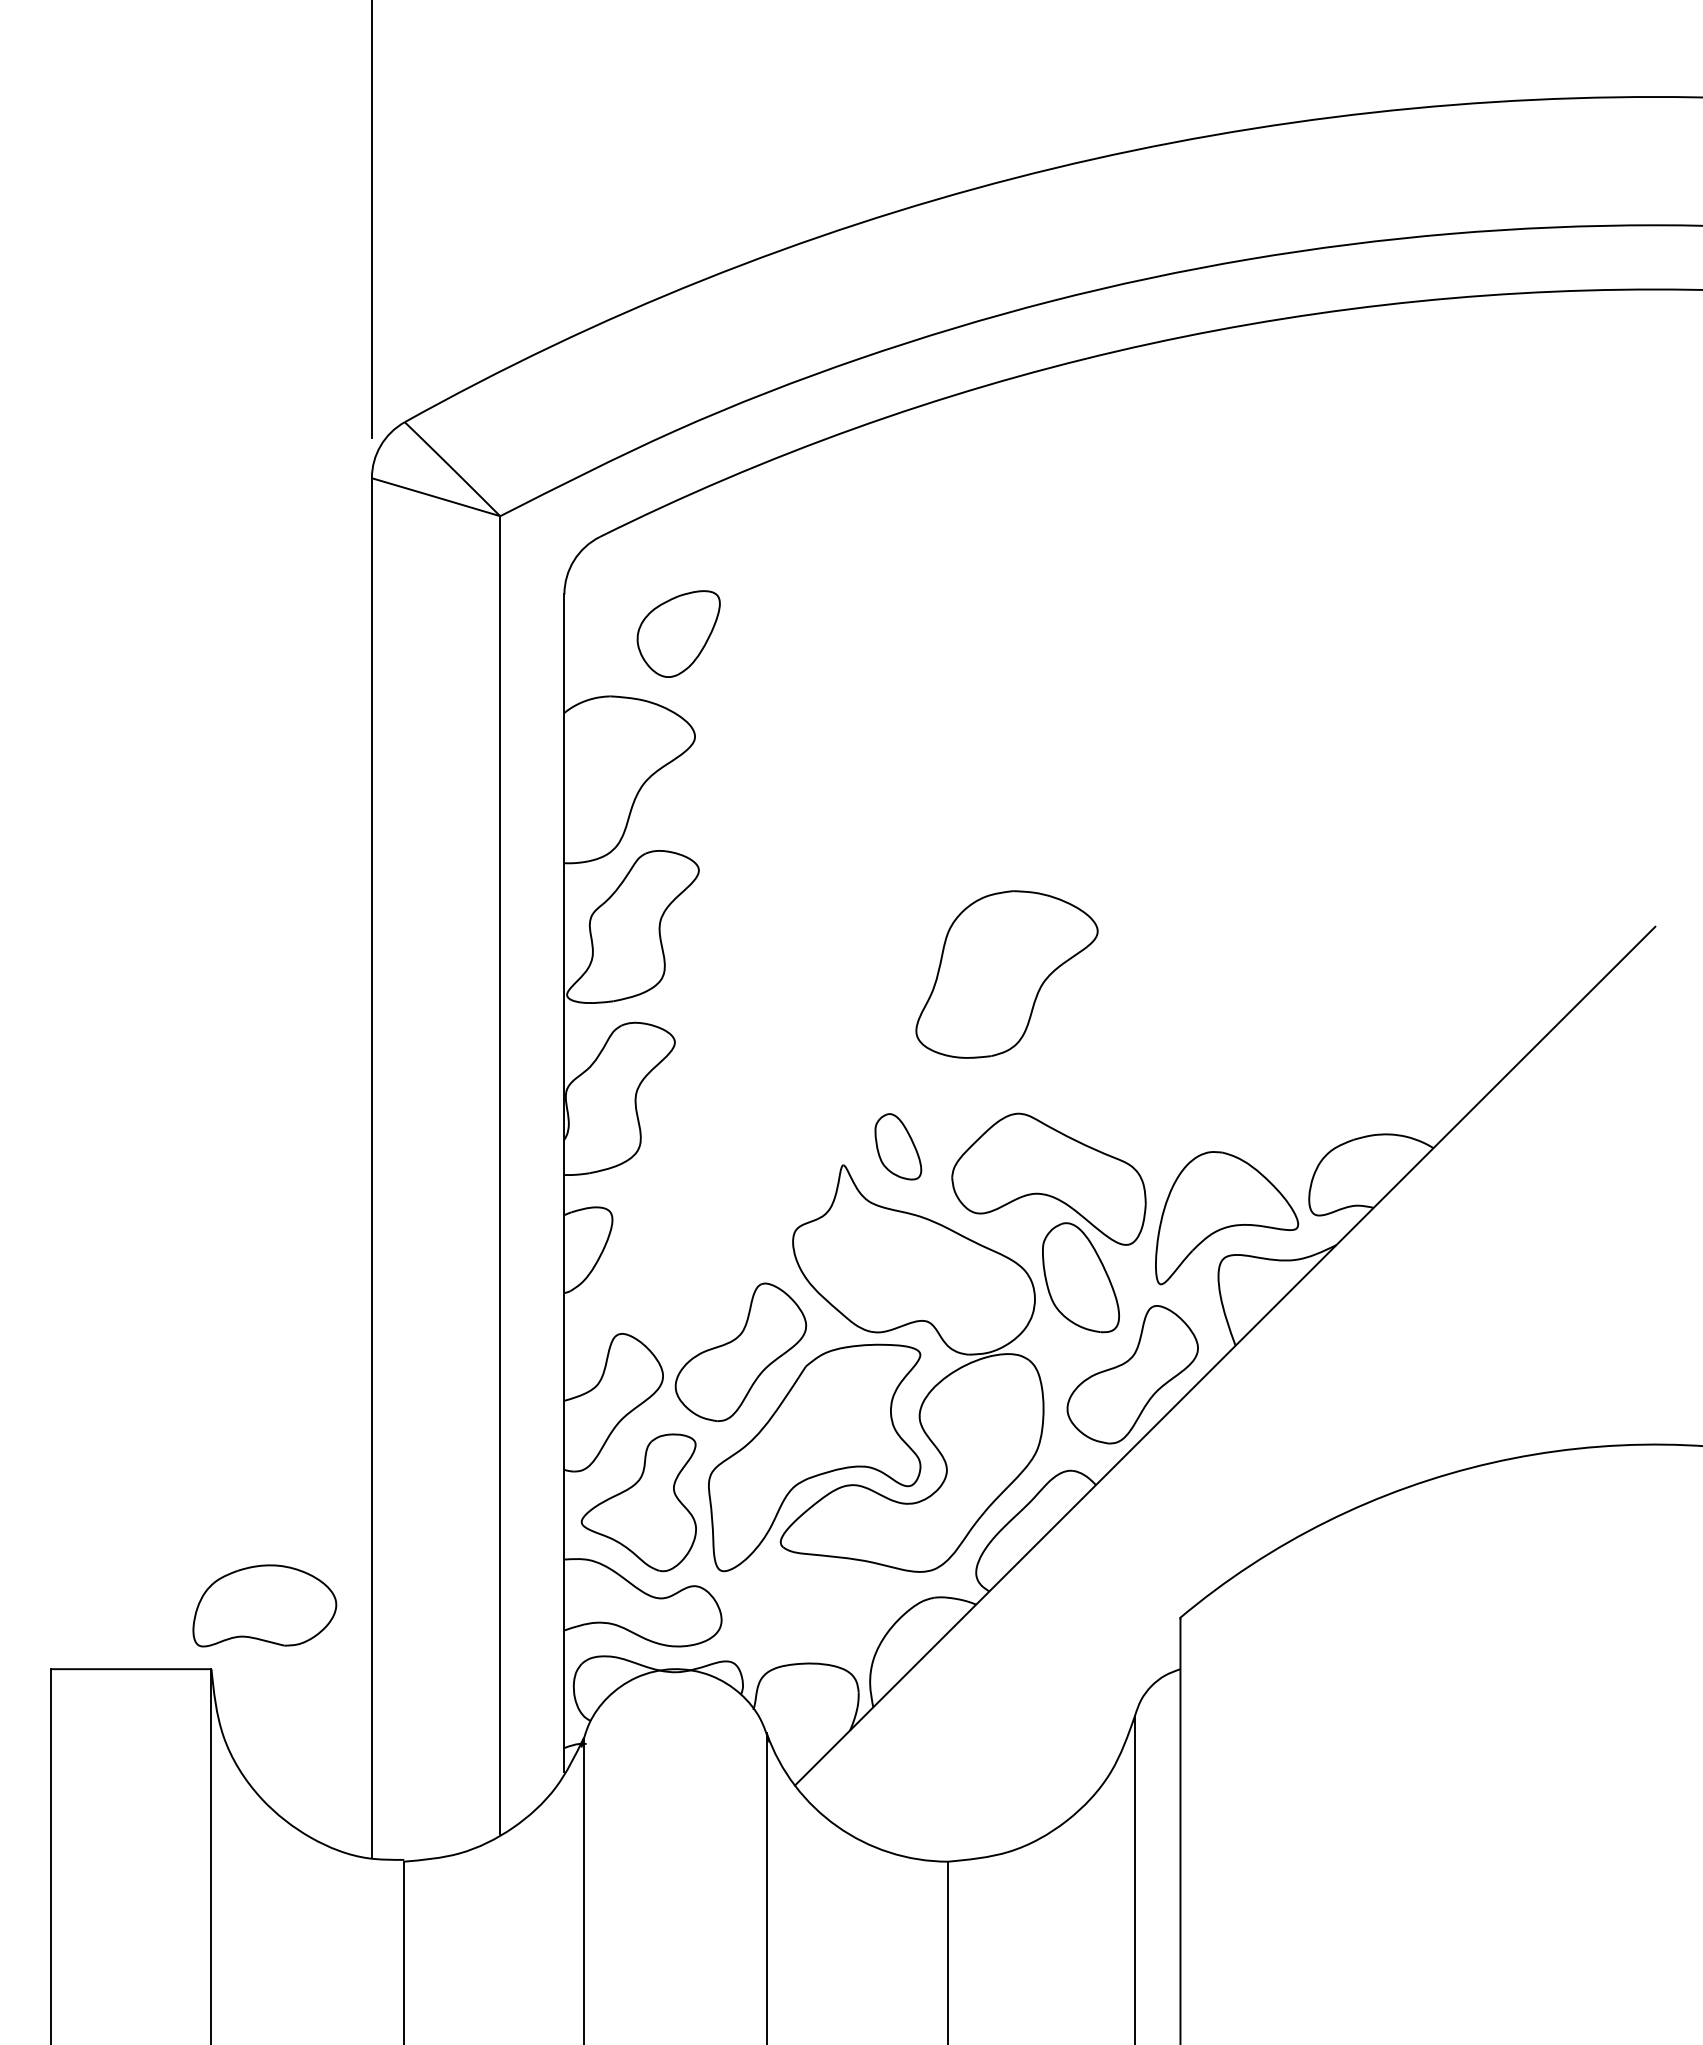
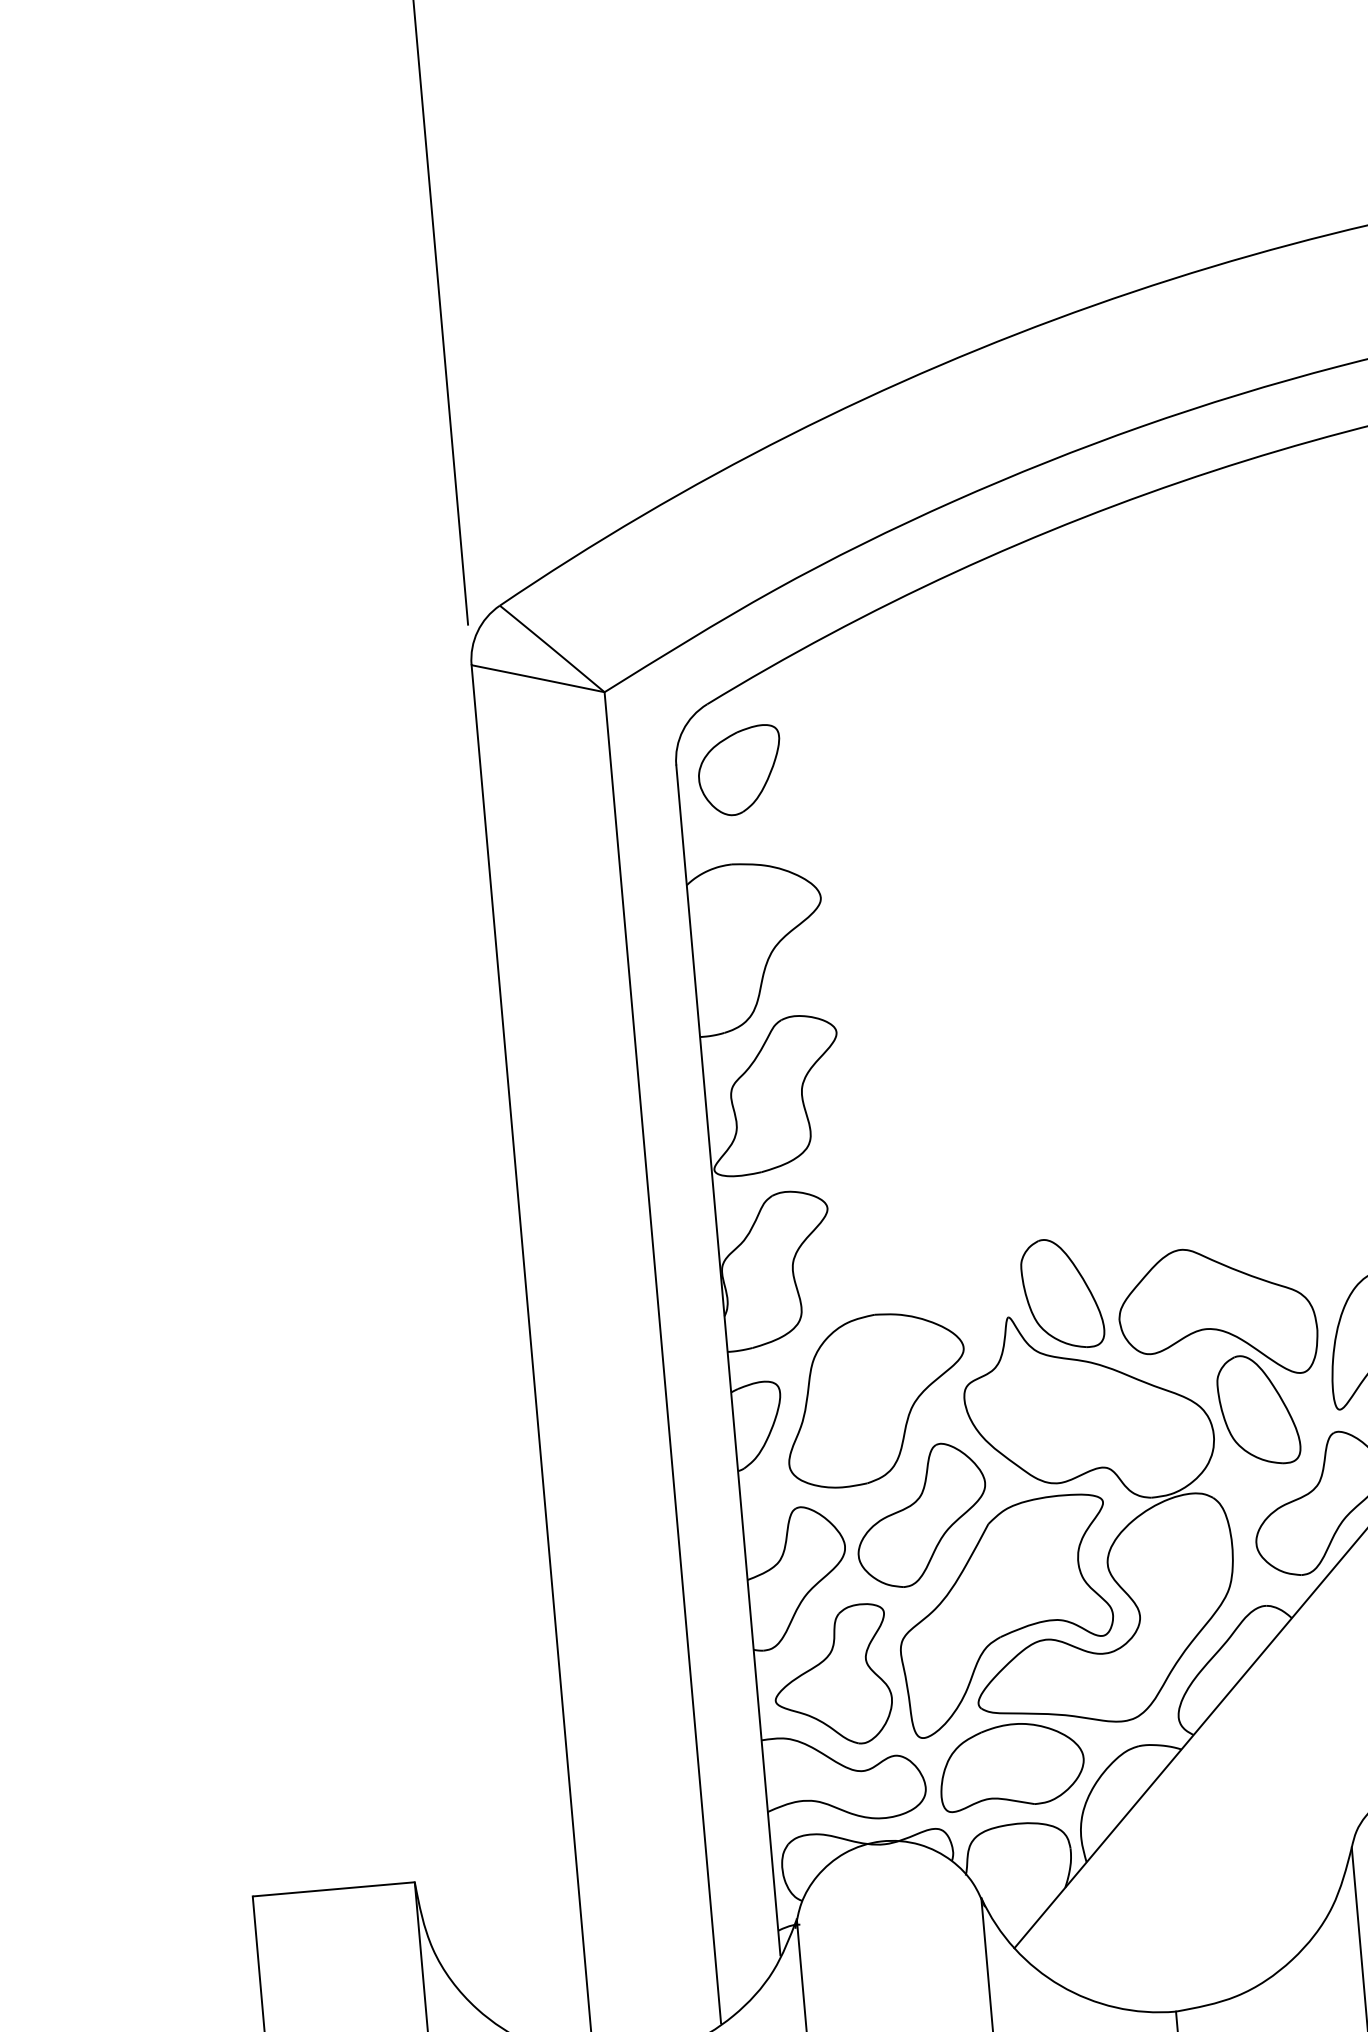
part: (678, 633) -> (739, 770), moved
part: (1006, 974) -> (875, 1399), moved
part: (898, 1146) -> (1062, 1293), size x1.67
part: (264, 1605) -> (1011, 1765), moved

